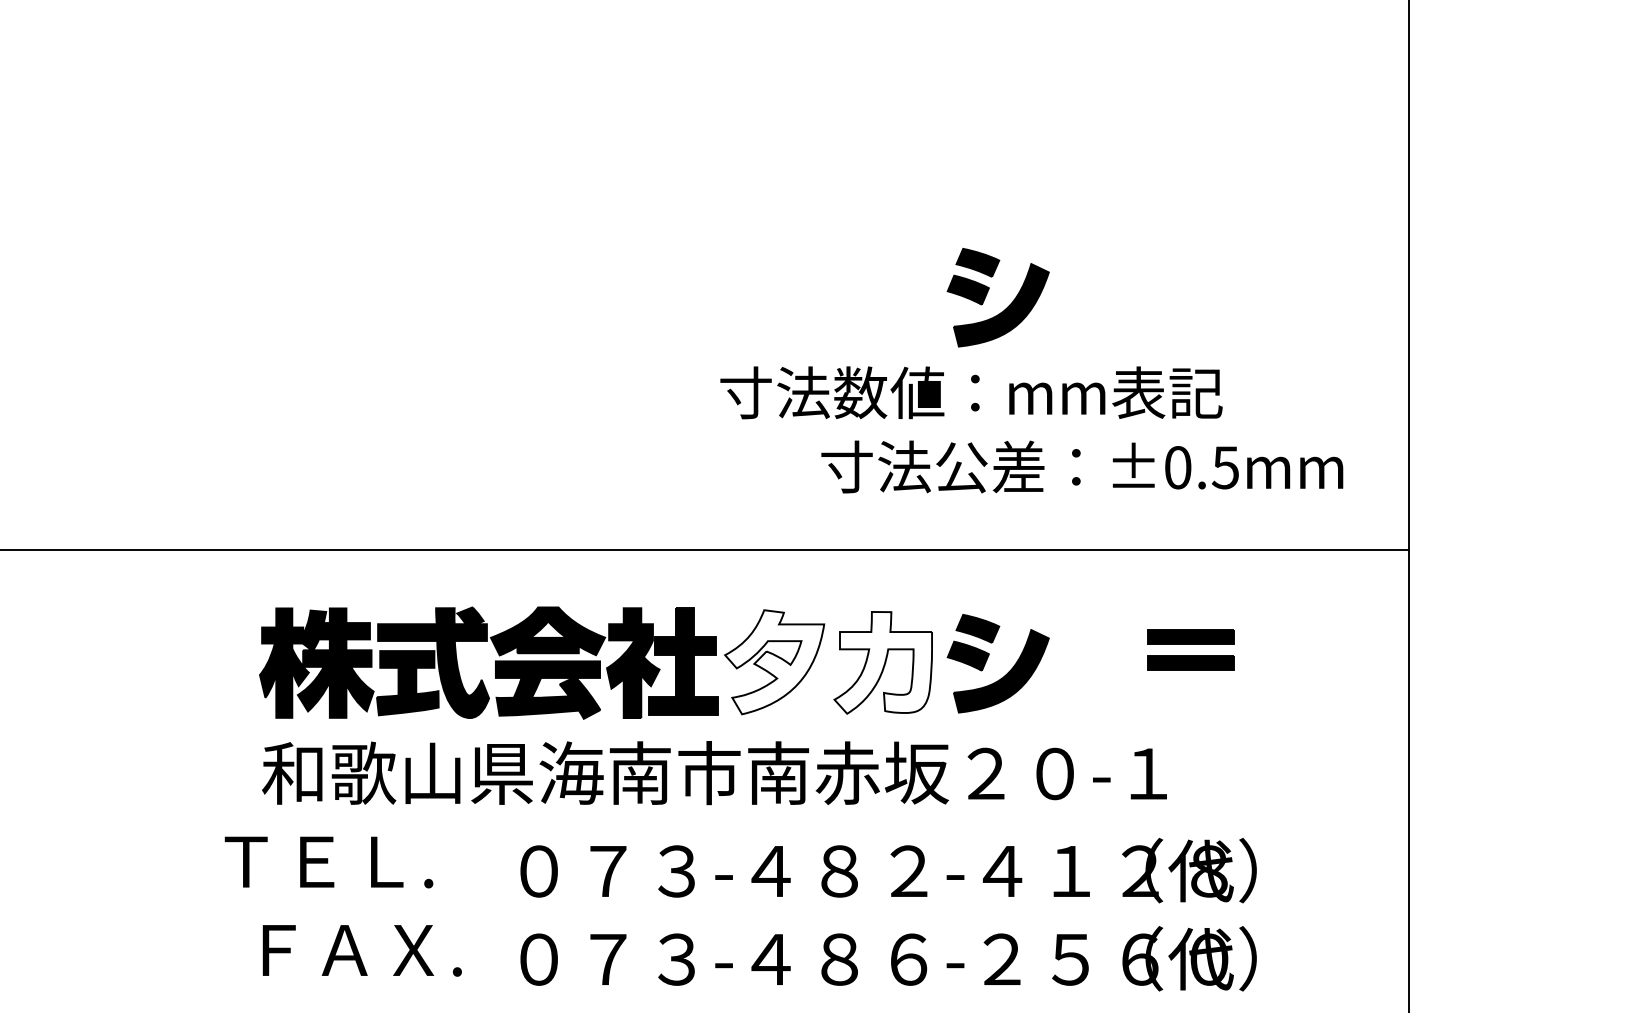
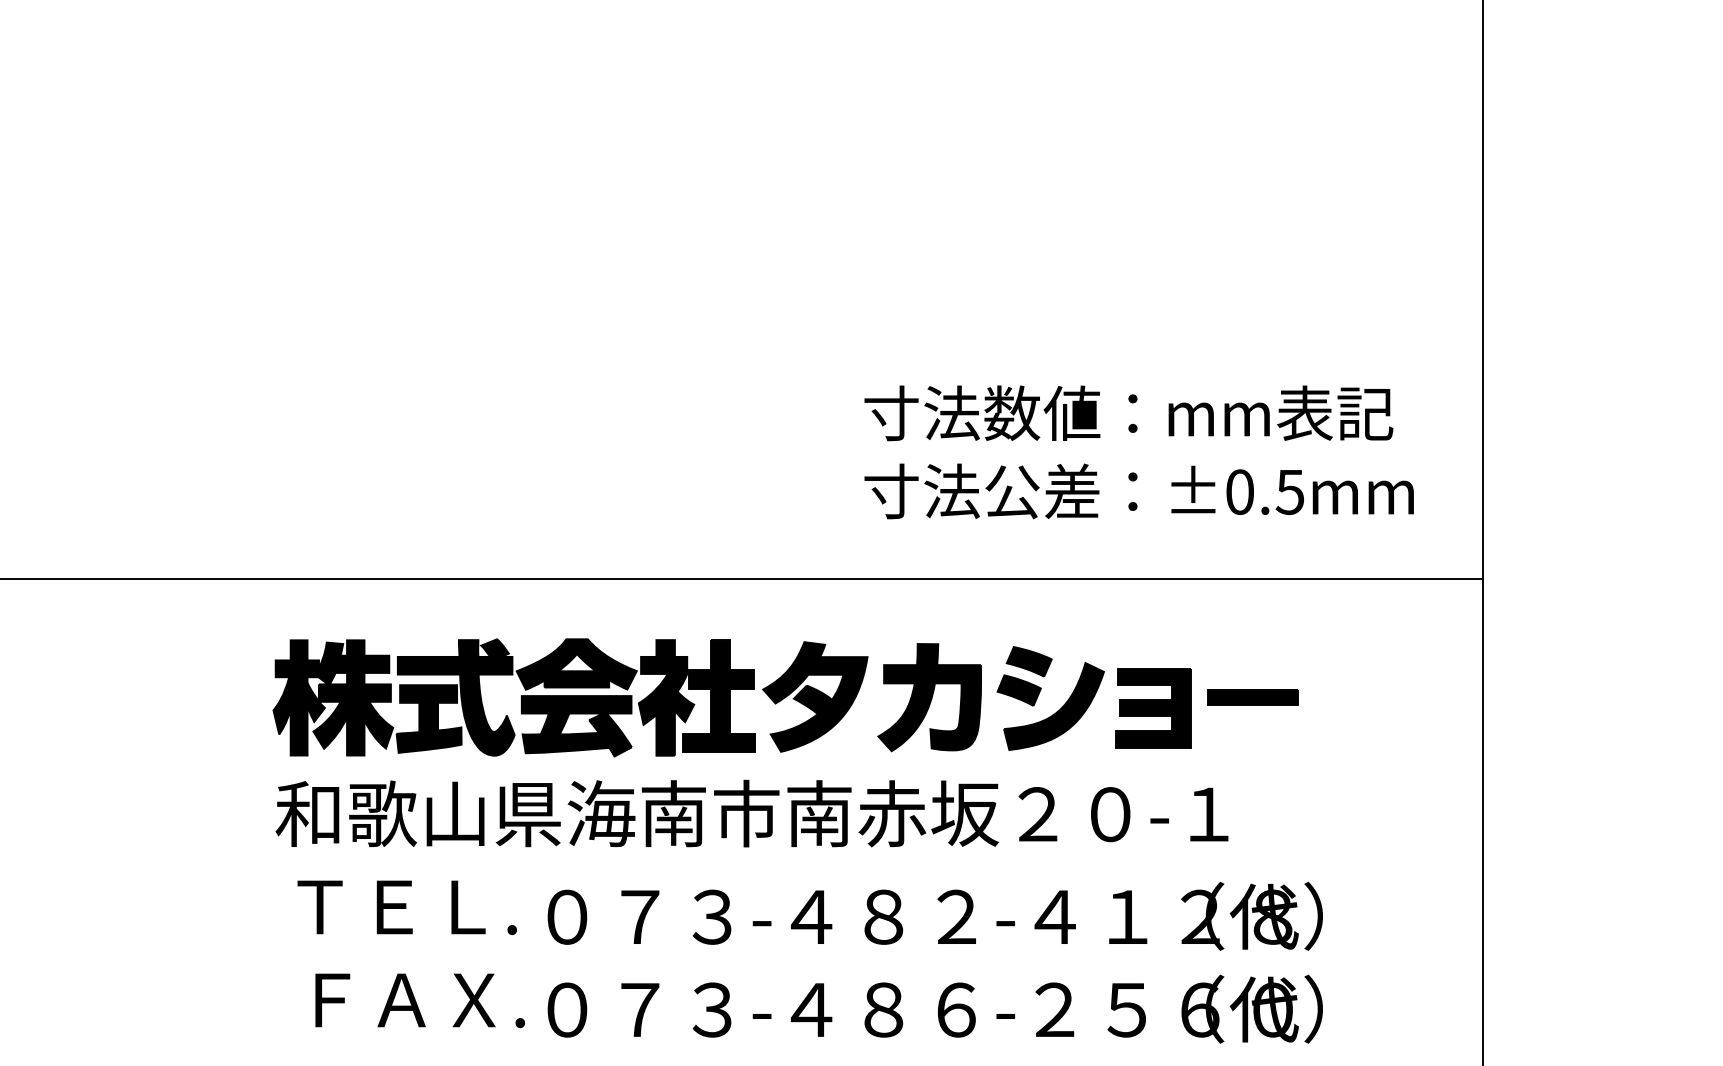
part: (988, 292) -> (1040, 307), removed
text: (971, 392) -> (1128, 412), moved
part: (1190, 636) -> (1253, 669), removed
fill: (774, 662) -> (815, 697), added
fill: (883, 662) -> (929, 697), added
part: (1095, 673) -> (1153, 708), added
text: (328, 862) -> (406, 907), moved
text: (361, 950) -> (419, 1000), moved

